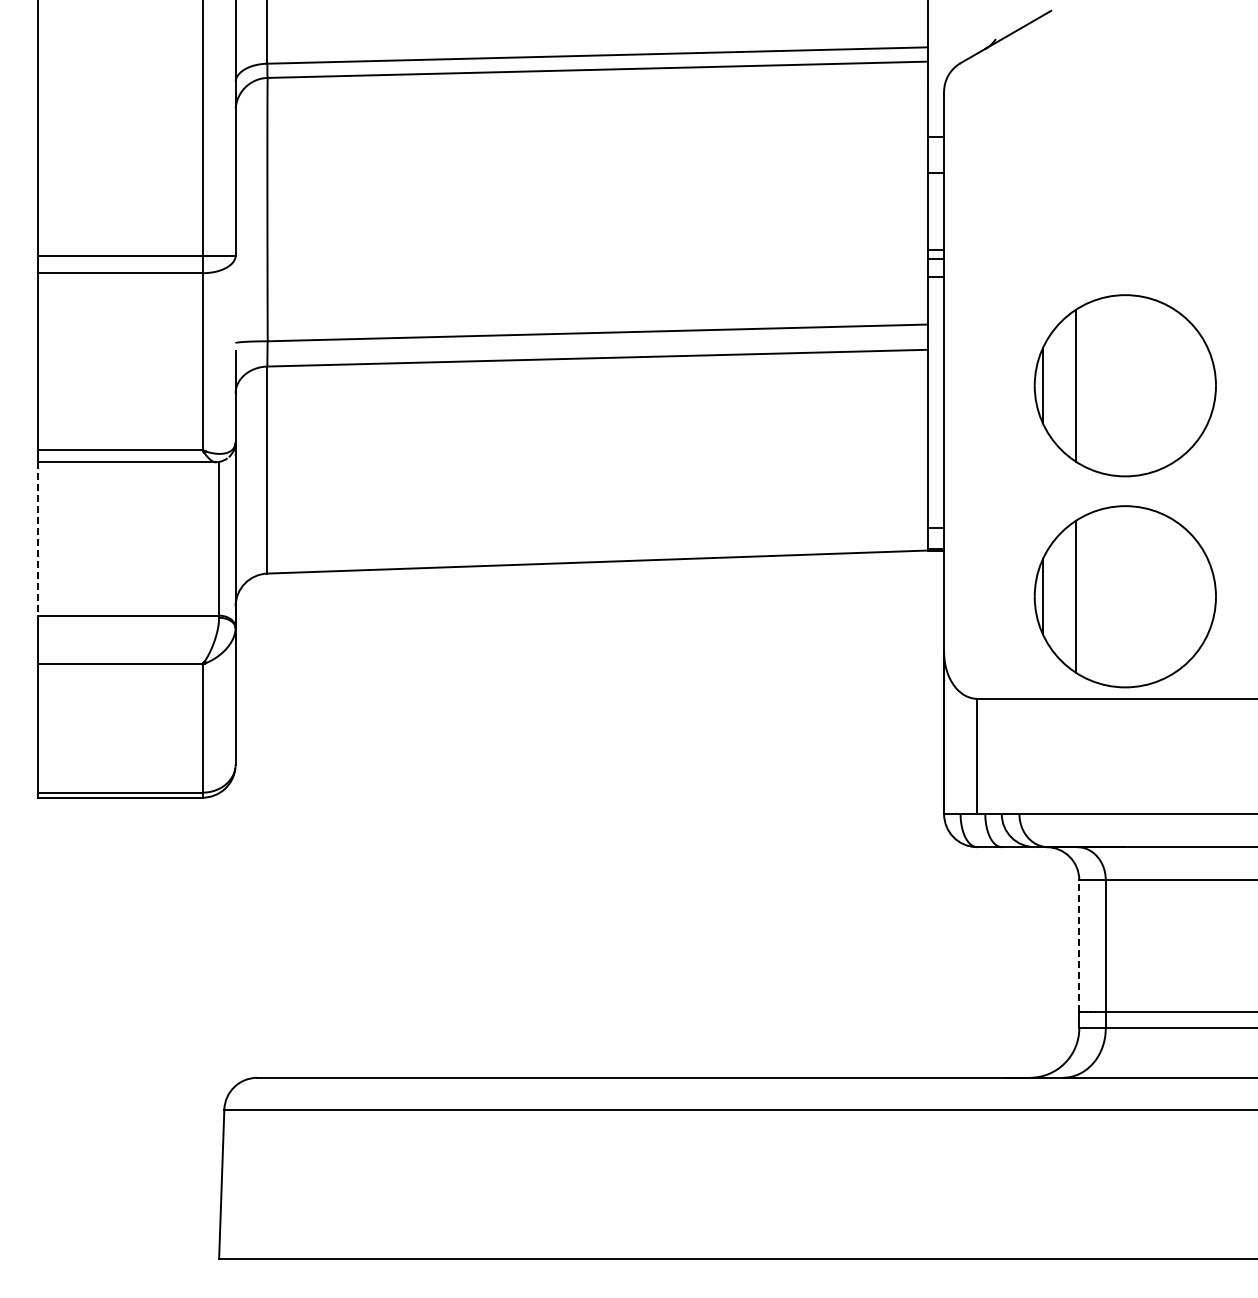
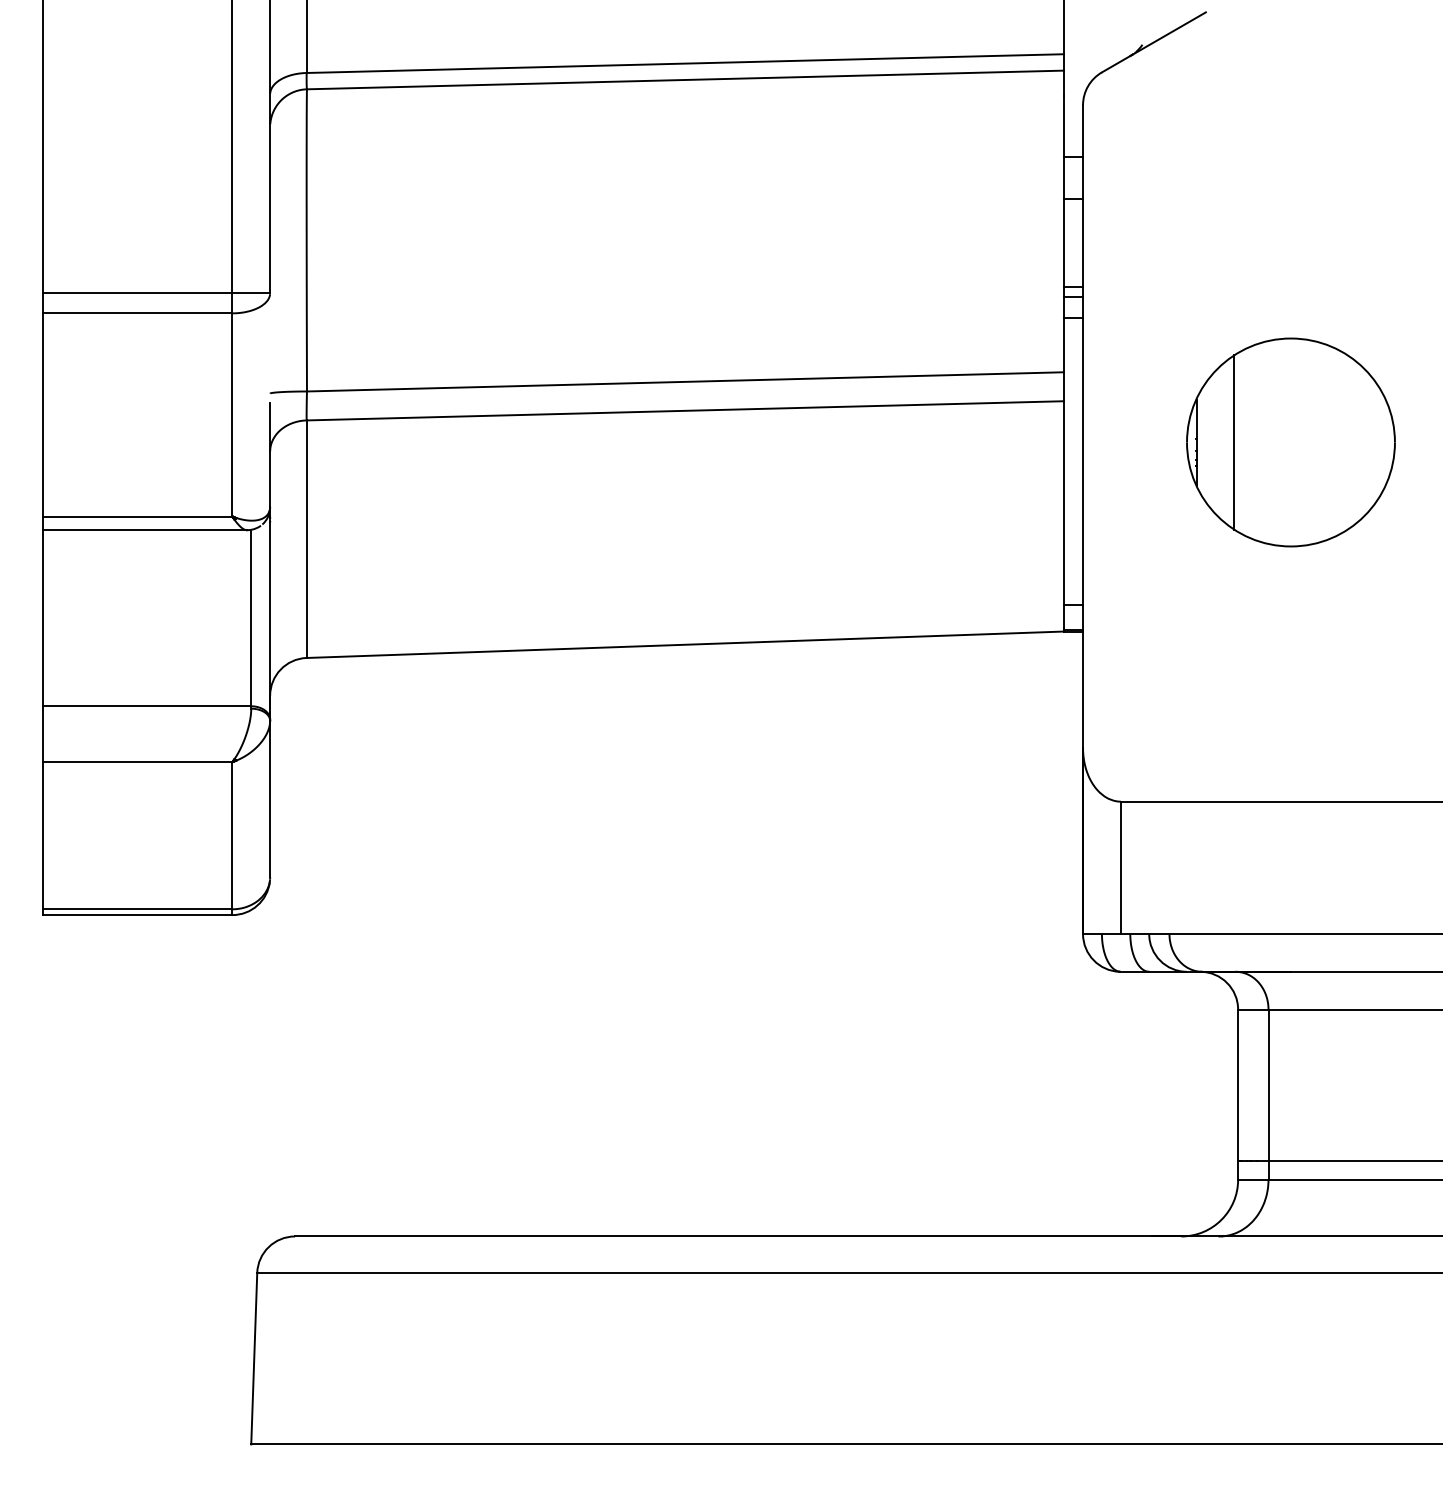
line: (37, 538) -> (42, 617), dashed -> solid
part: (1124, 596) -> (1289, 684), removed
line: (1079, 945) -> (1238, 1084), dashed -> solid

